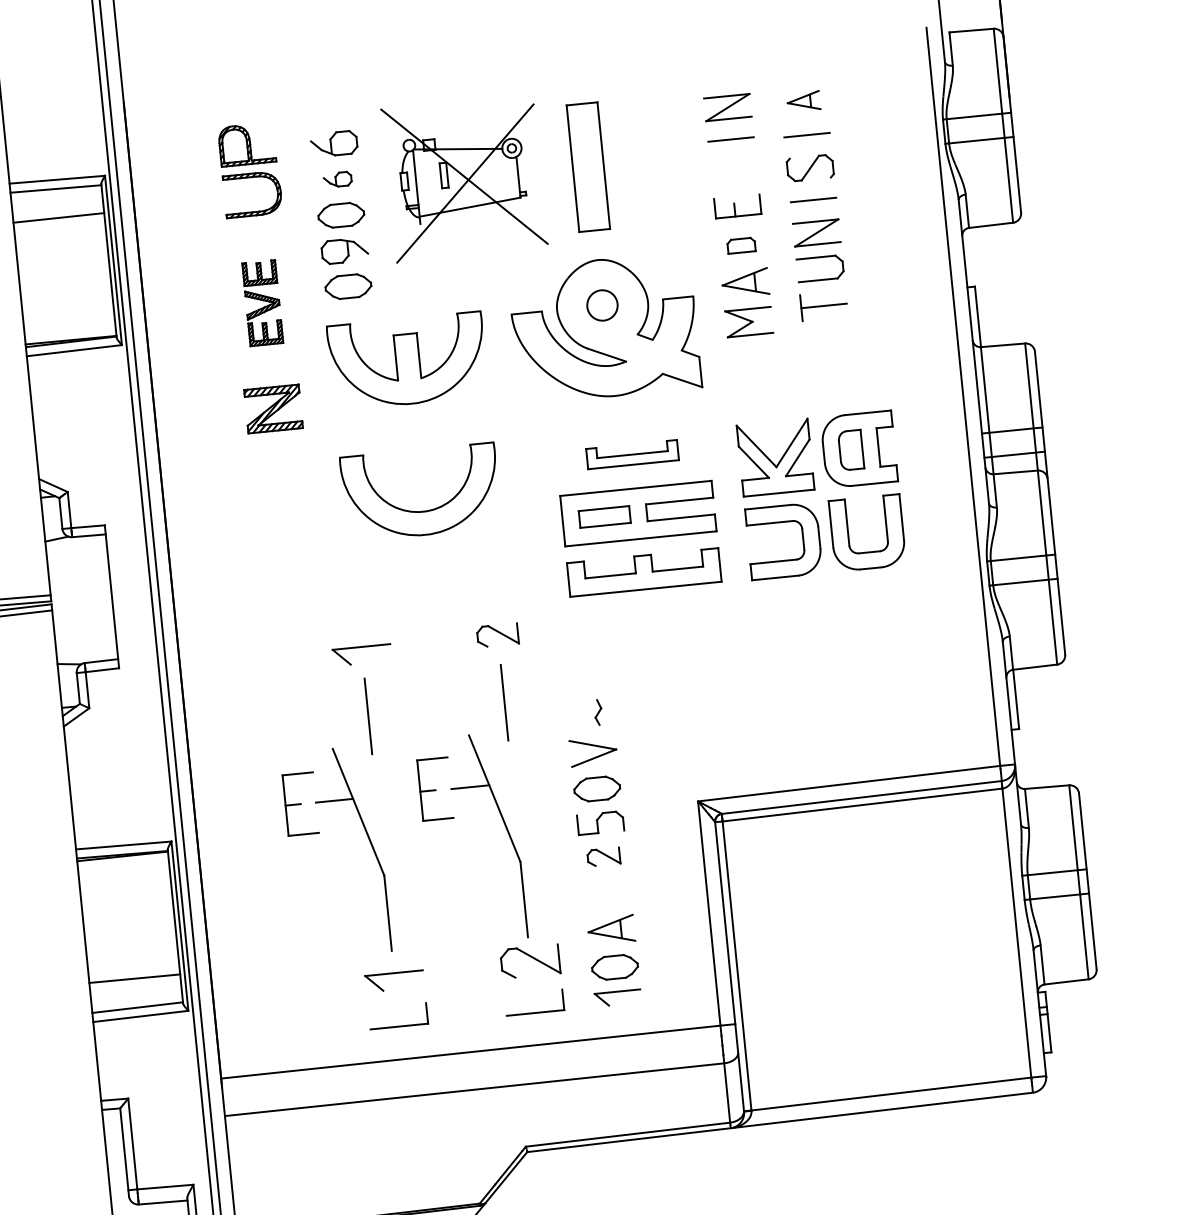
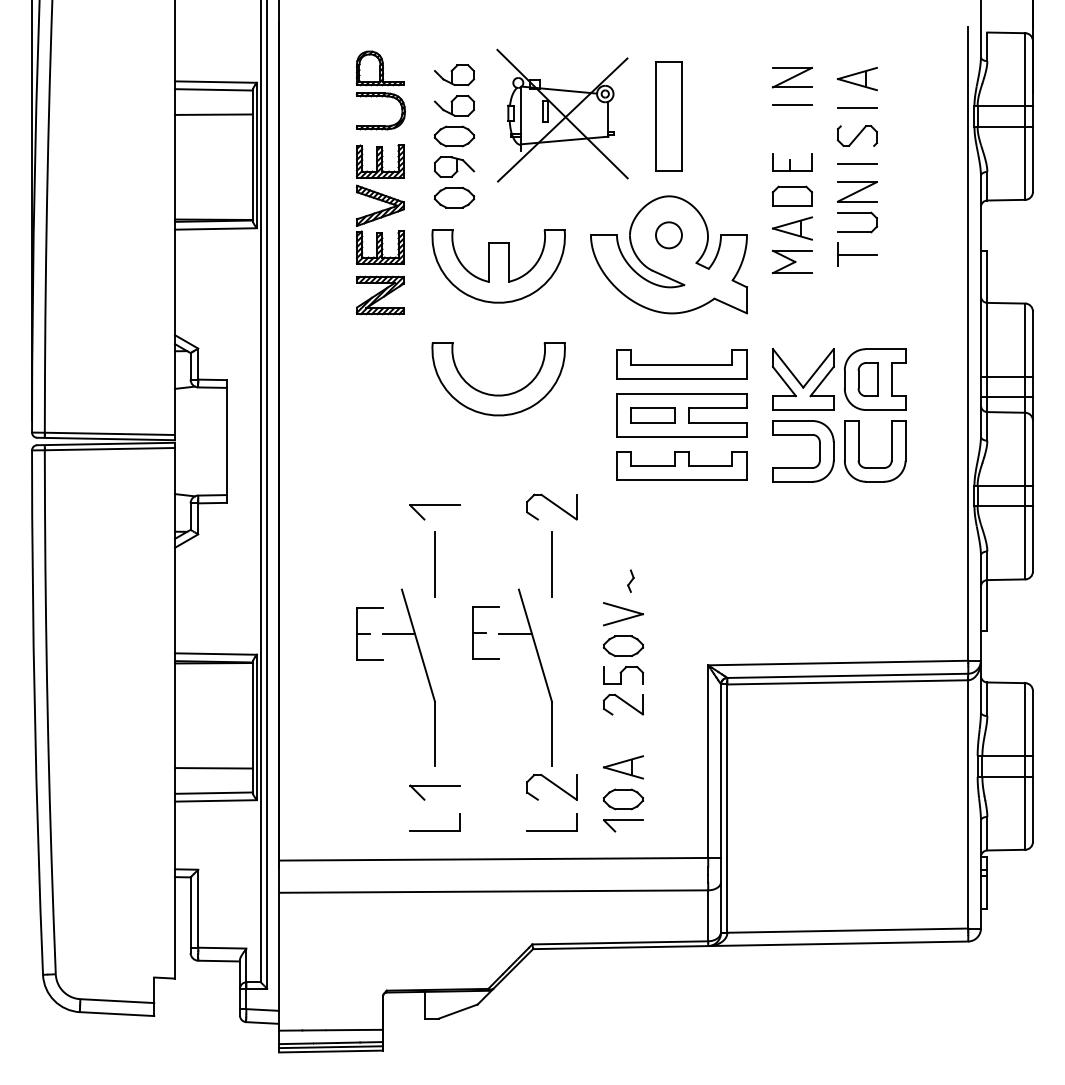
part: (803, 101) -> (857, 78), size x1.43
part: (337, 179) -> (454, 105), size x1.67
part: (740, 244) -> (791, 195), size x1.67
part: (261, 303) -> (379, 204), size x1.67
part: (632, 454) -> (681, 364), size x1.67
part: (497, 634) -> (551, 506), size x1.43
part: (602, 856) -> (622, 704), size x1.43

